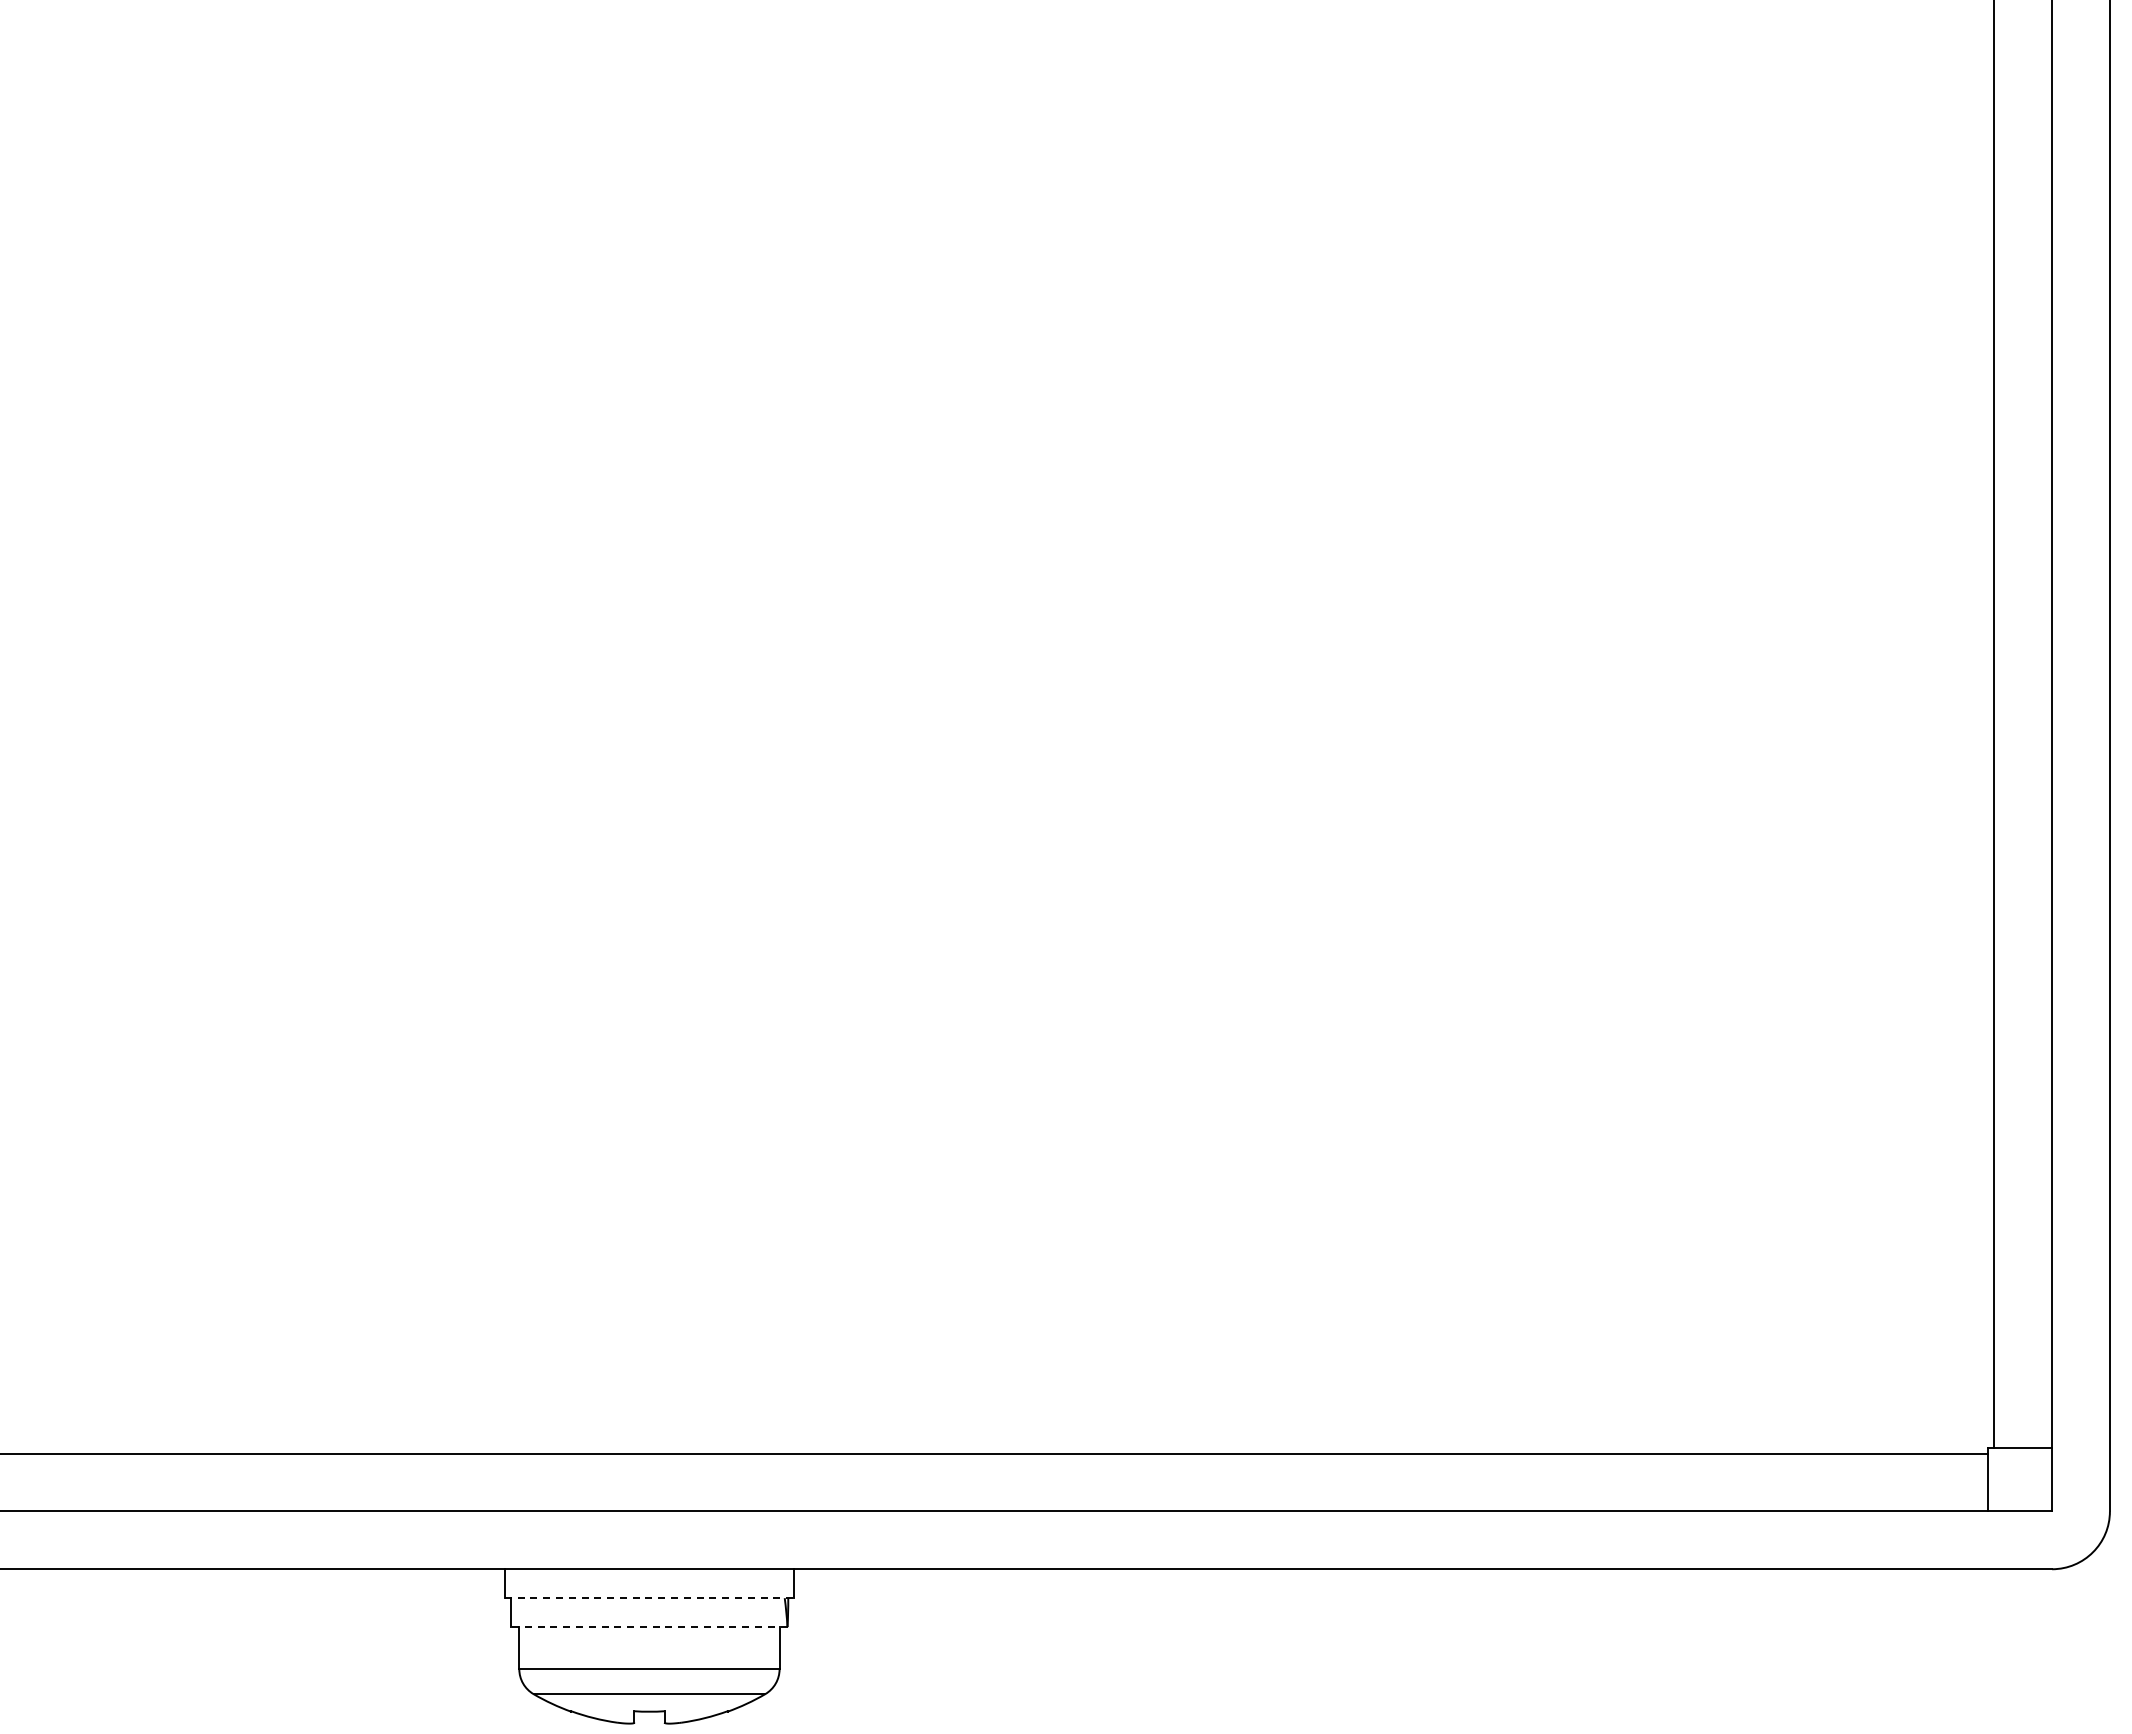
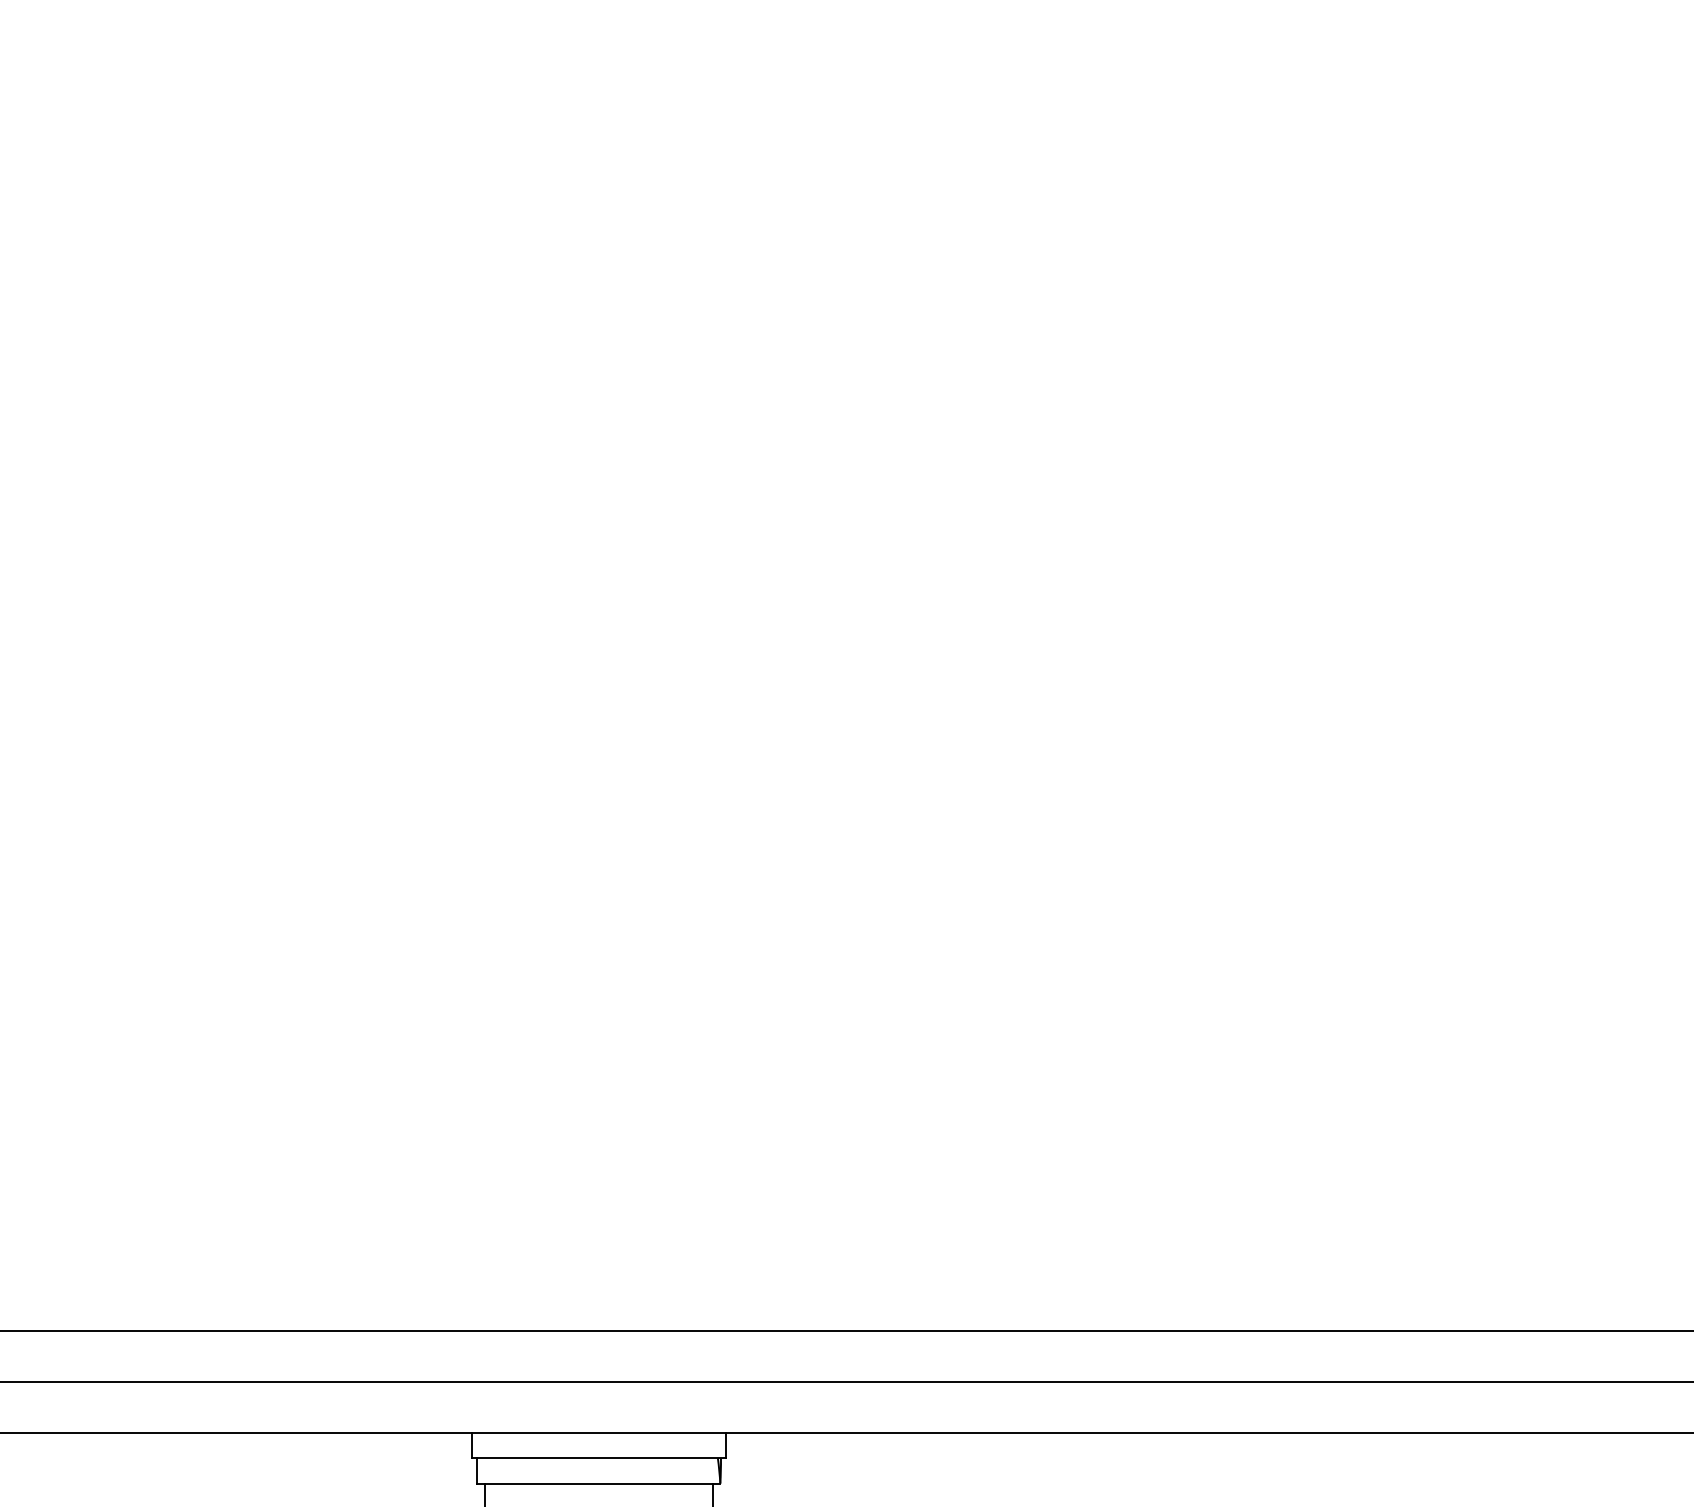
line: (649, 1598) -> (599, 1458), dashed -> solid
line: (648, 1627) -> (598, 1483), dashed -> solid

